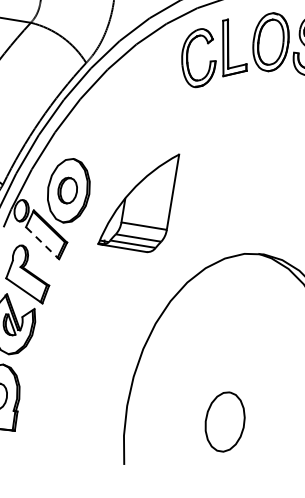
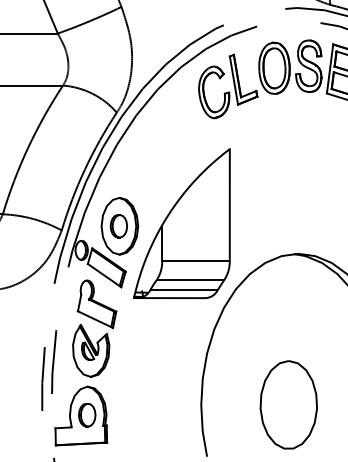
part: (138, 198) -> (181, 223), size x1.67
line: (43, 243) -> (105, 275), dashed -> solid
part: (225, 421) -> (288, 404), size x1.67

